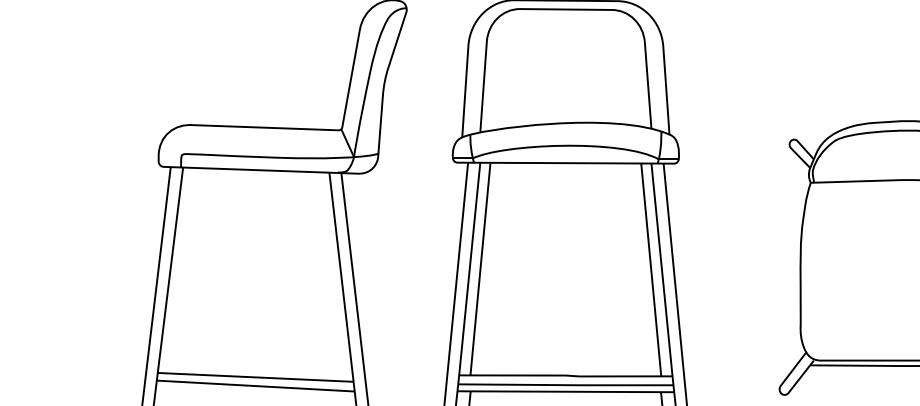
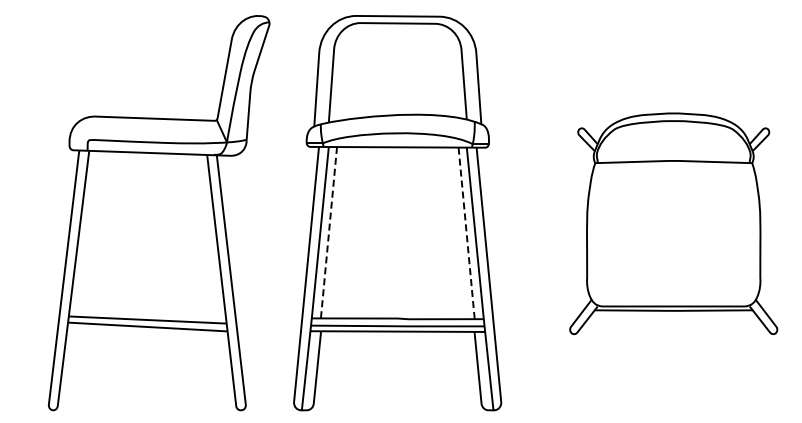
line: (479, 270) -> (328, 233), solid -> dashed
line: (651, 270) -> (466, 233), solid -> dashed

